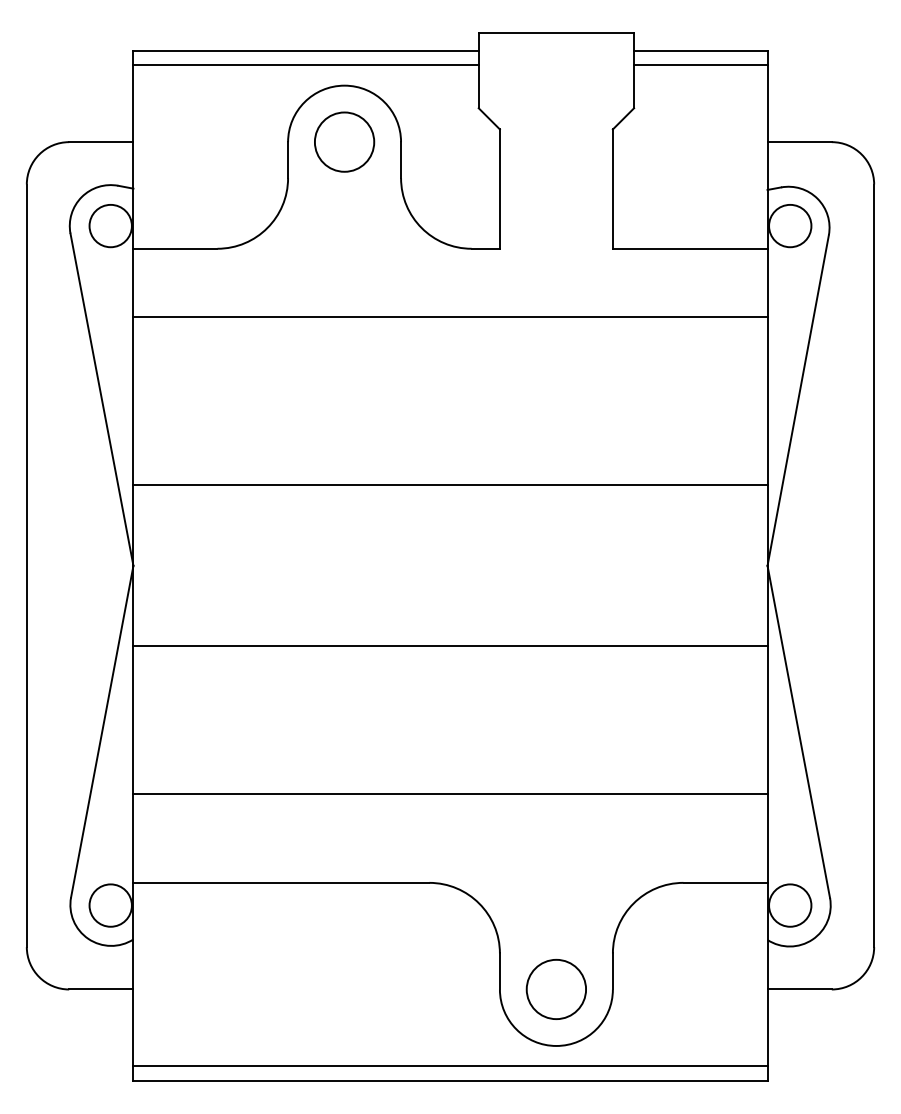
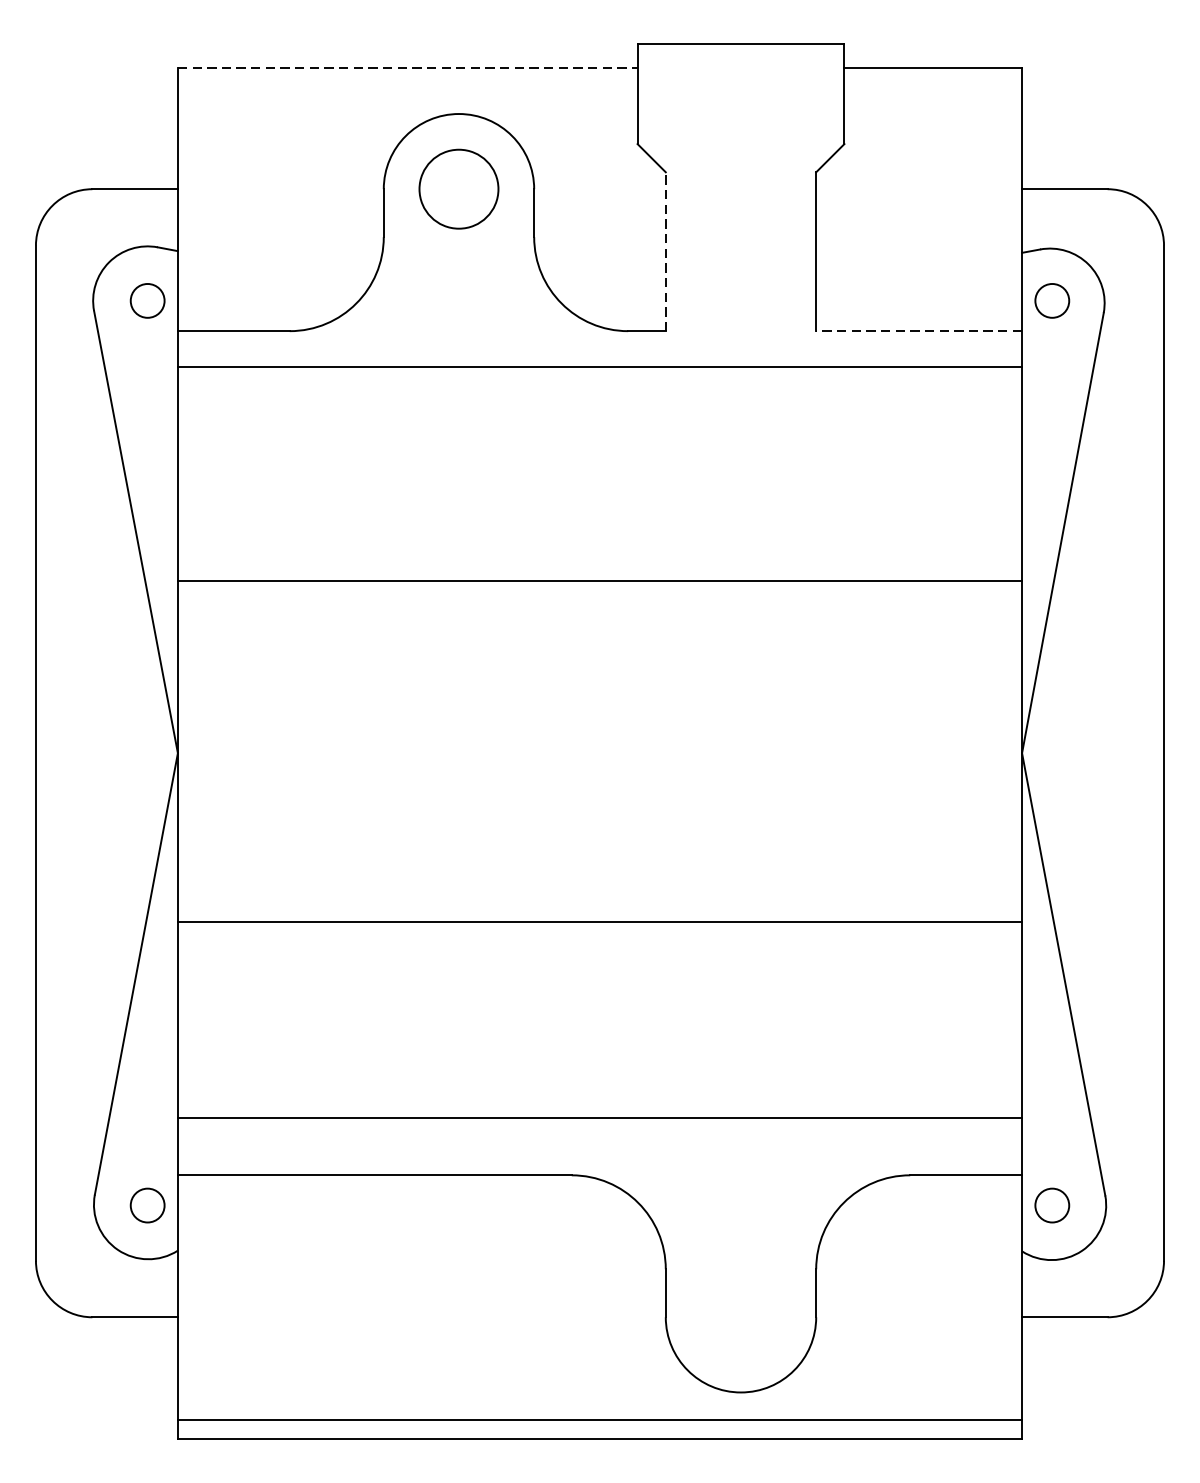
line: (306, 51) -> (408, 68), solid -> dashed
line: (305, 65) -> (406, 87), removed
line: (700, 65) -> (932, 87), removed
line: (499, 189) -> (665, 252), solid -> dashed
circle: (110, 225) -> (147, 300), size x0.6
circle: (790, 225) -> (1052, 300), size x0.6
line: (689, 248) -> (918, 330), solid -> dashed
line: (450, 316) -> (600, 366), moved
line: (450, 485) -> (600, 581), moved
line: (450, 646) -> (600, 921), moved
line: (450, 793) -> (600, 1117), moved
circle: (110, 905) -> (147, 1205), size x0.6
circle: (790, 905) -> (1052, 1205), size x0.6
circle: (555, 989) -> (739, 1317), removed

